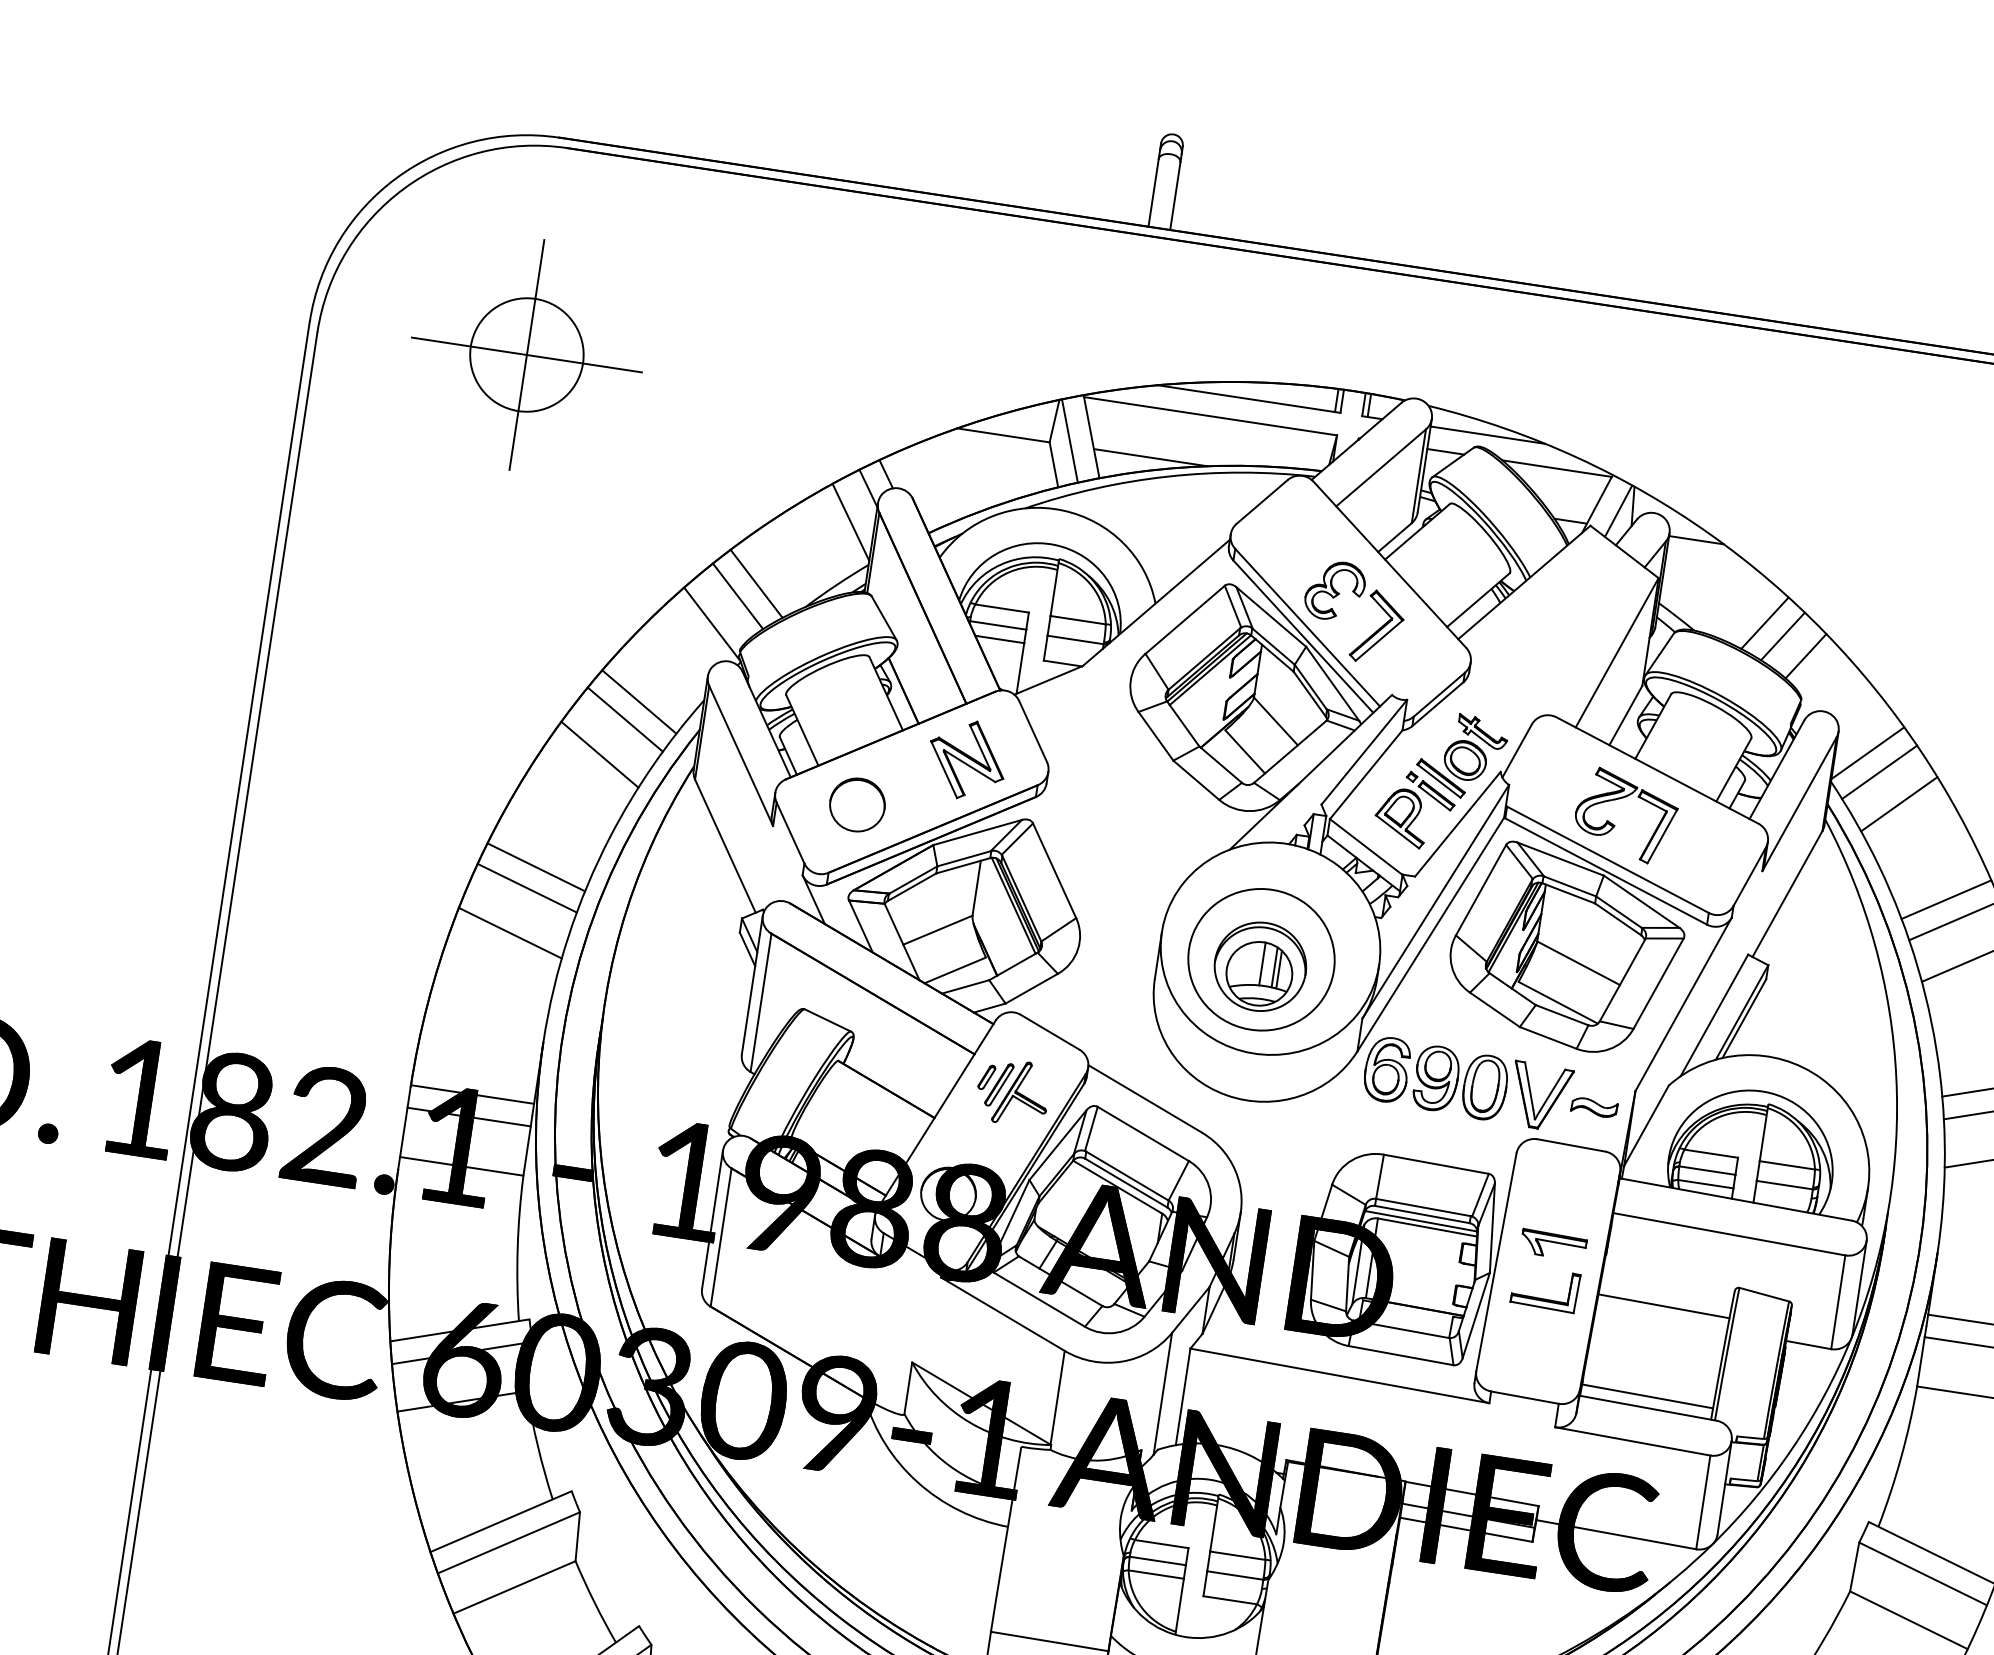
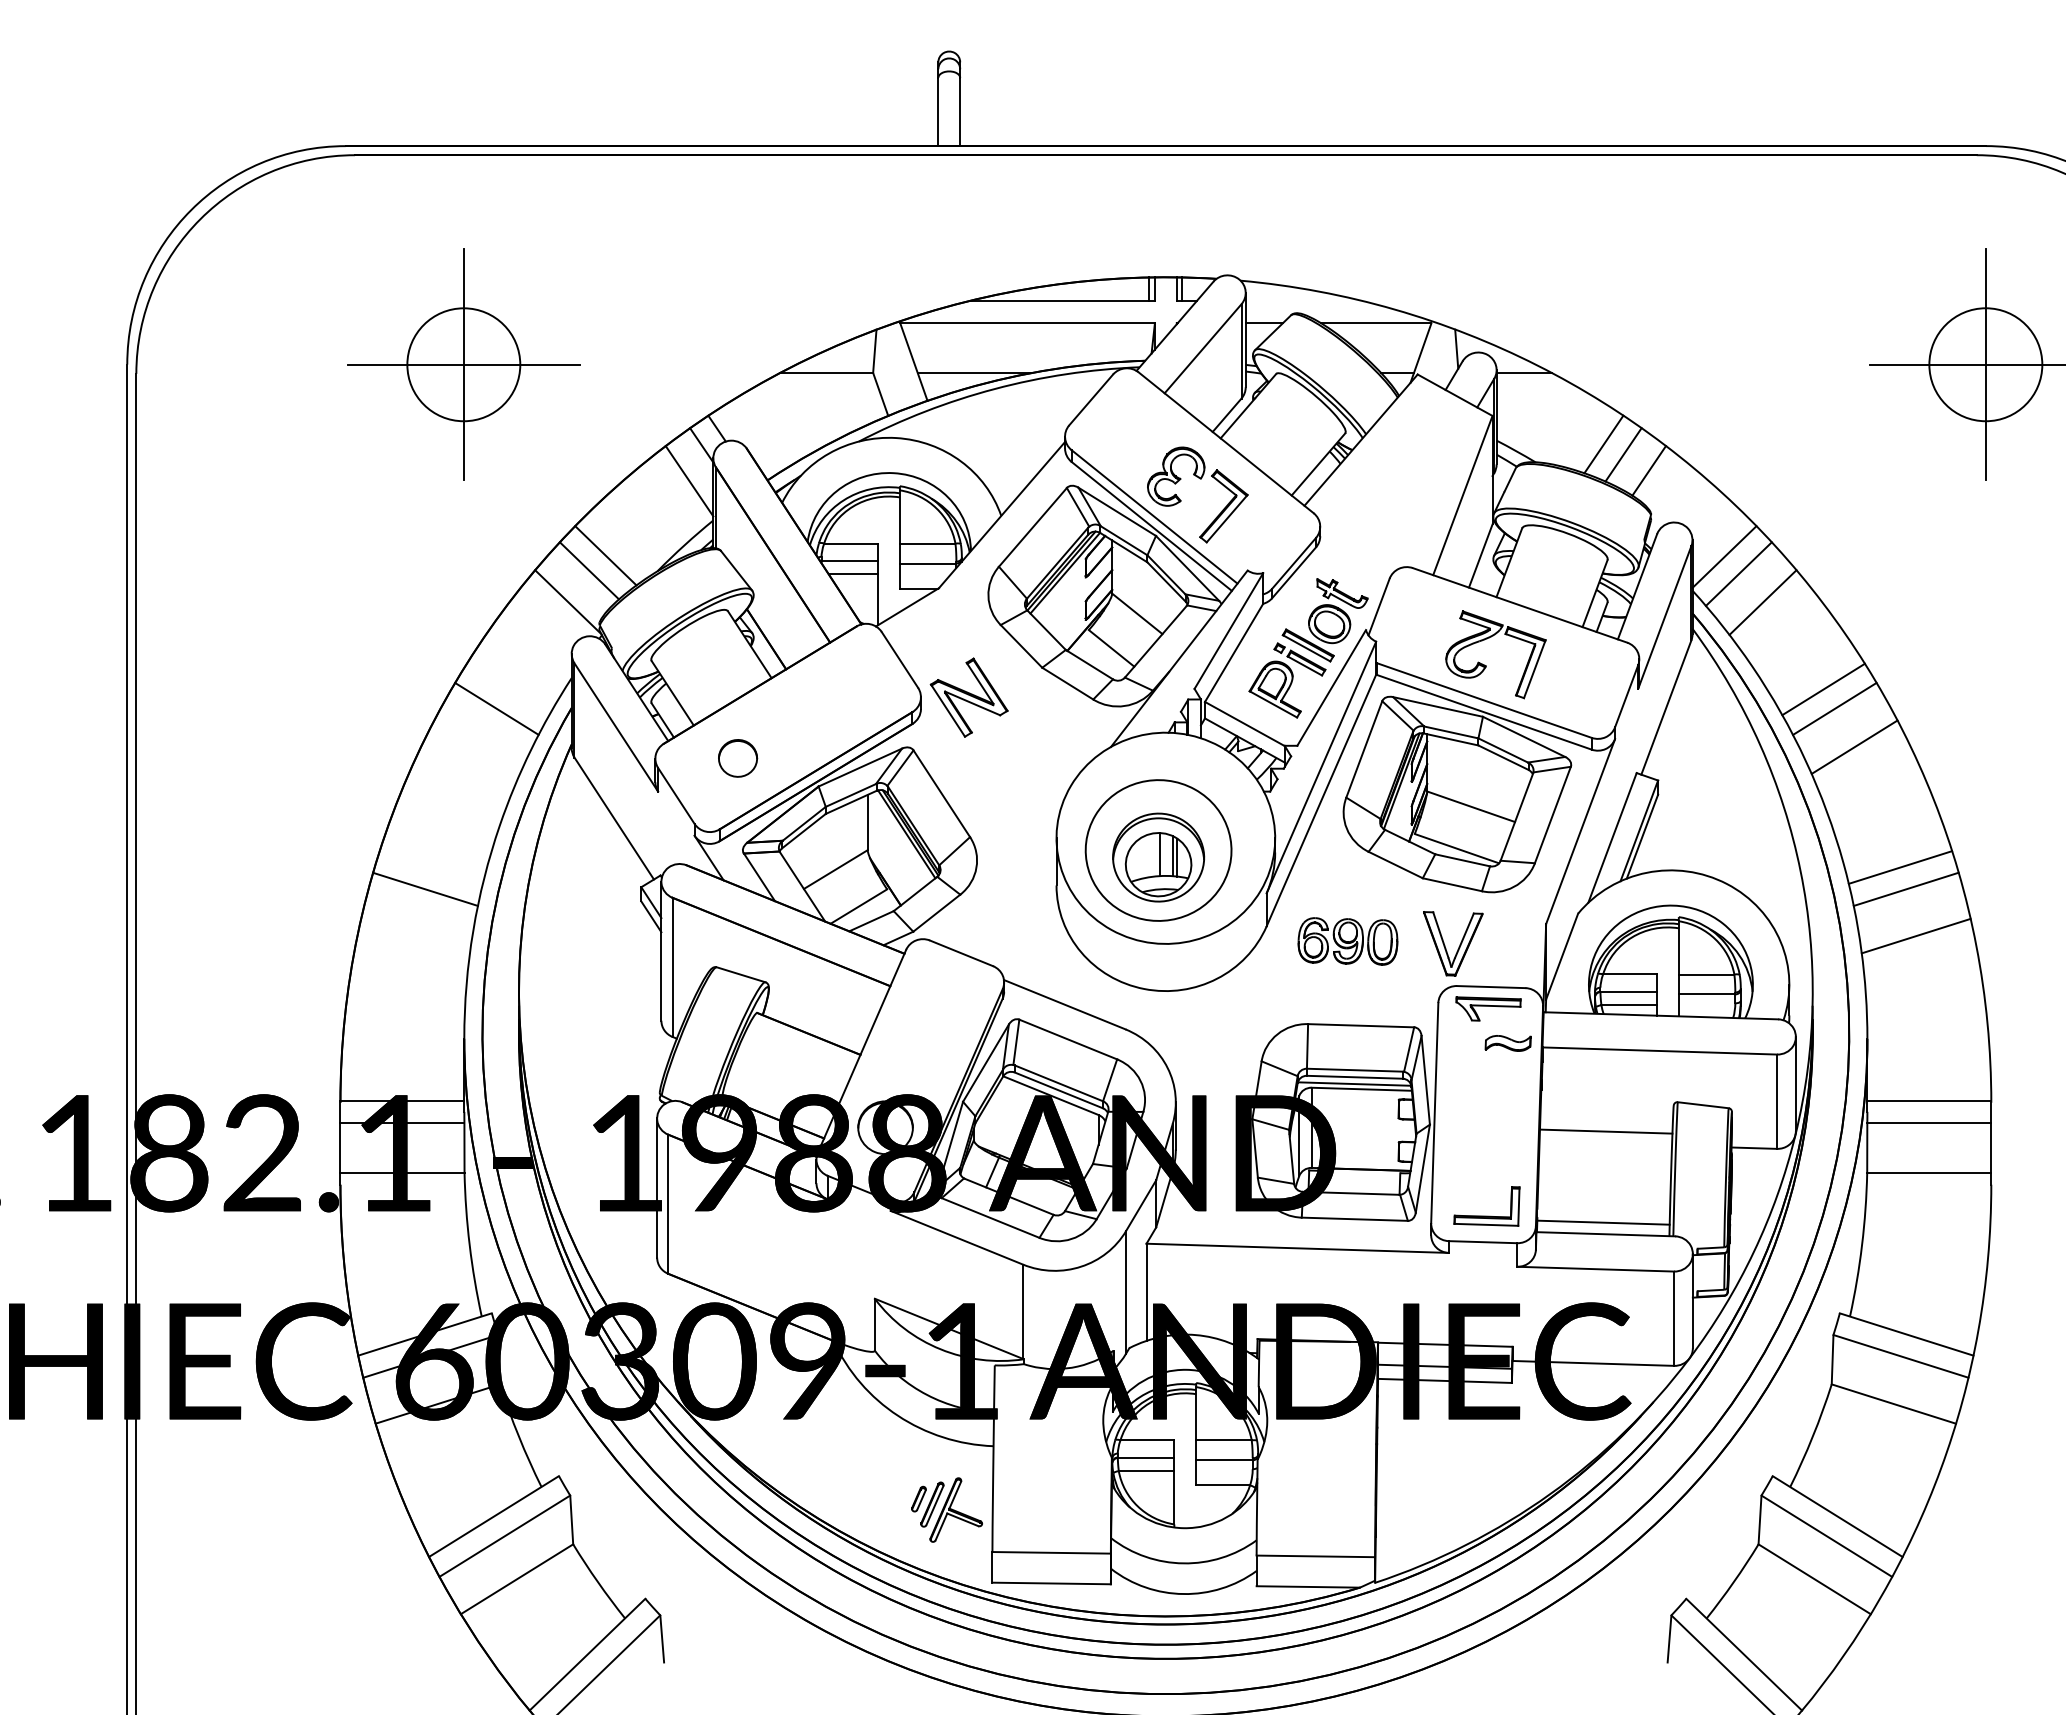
part: (526, 354) -> (463, 364), moved
line: (1487, 434) -> (1302, 300), removed
line: (1069, 440) -> (892, 368), removed
line: (1617, 510) -> (1442, 355), removed
line: (638, 701) -> (507, 689), removed
line: (600, 754) -> (477, 746), removed
part: (966, 759) -> (968, 697), moved
part: (856, 805) -> (737, 758), size x0.7
line: (535, 867) -> (430, 867), removed
line: (510, 932) -> (415, 935), removed
part: (1435, 1078) -> (1347, 941), size x0.7
part: (1012, 1091) -> (946, 1509), moved
part: (1593, 1107) -> (1507, 1043), moved
part: (1553, 1244) -> (1488, 1008), moved
part: (1543, 1298) -> (1486, 1215), moved

